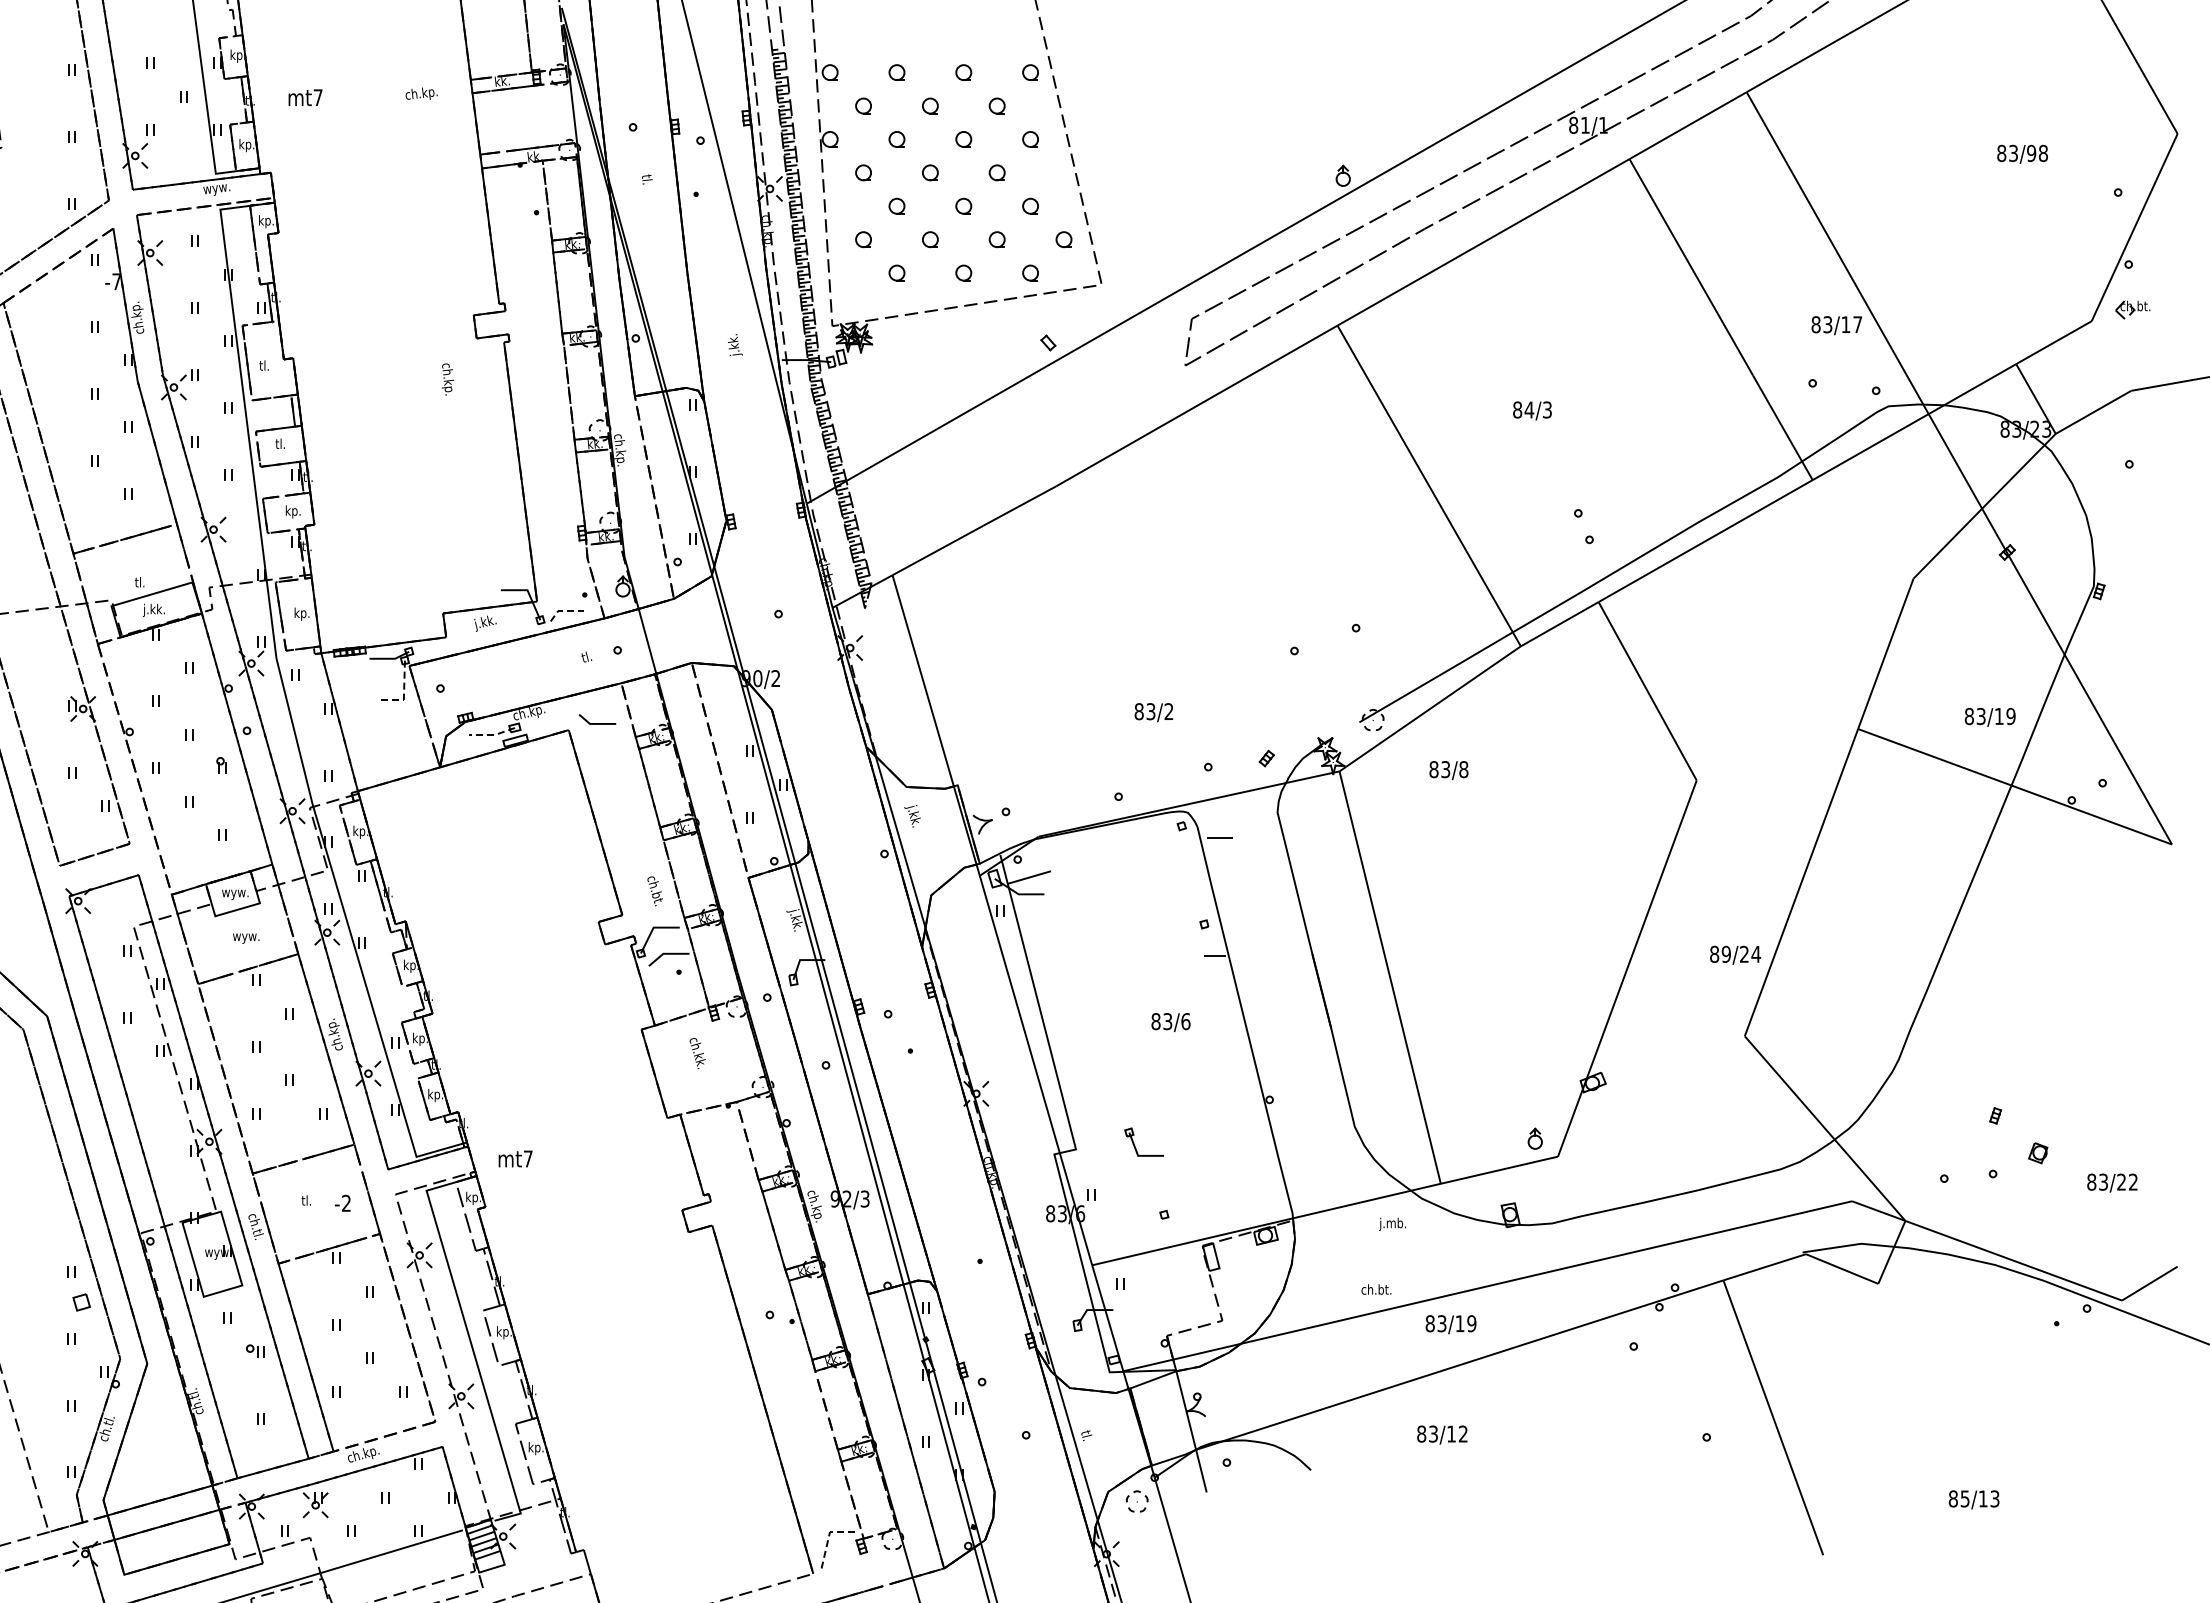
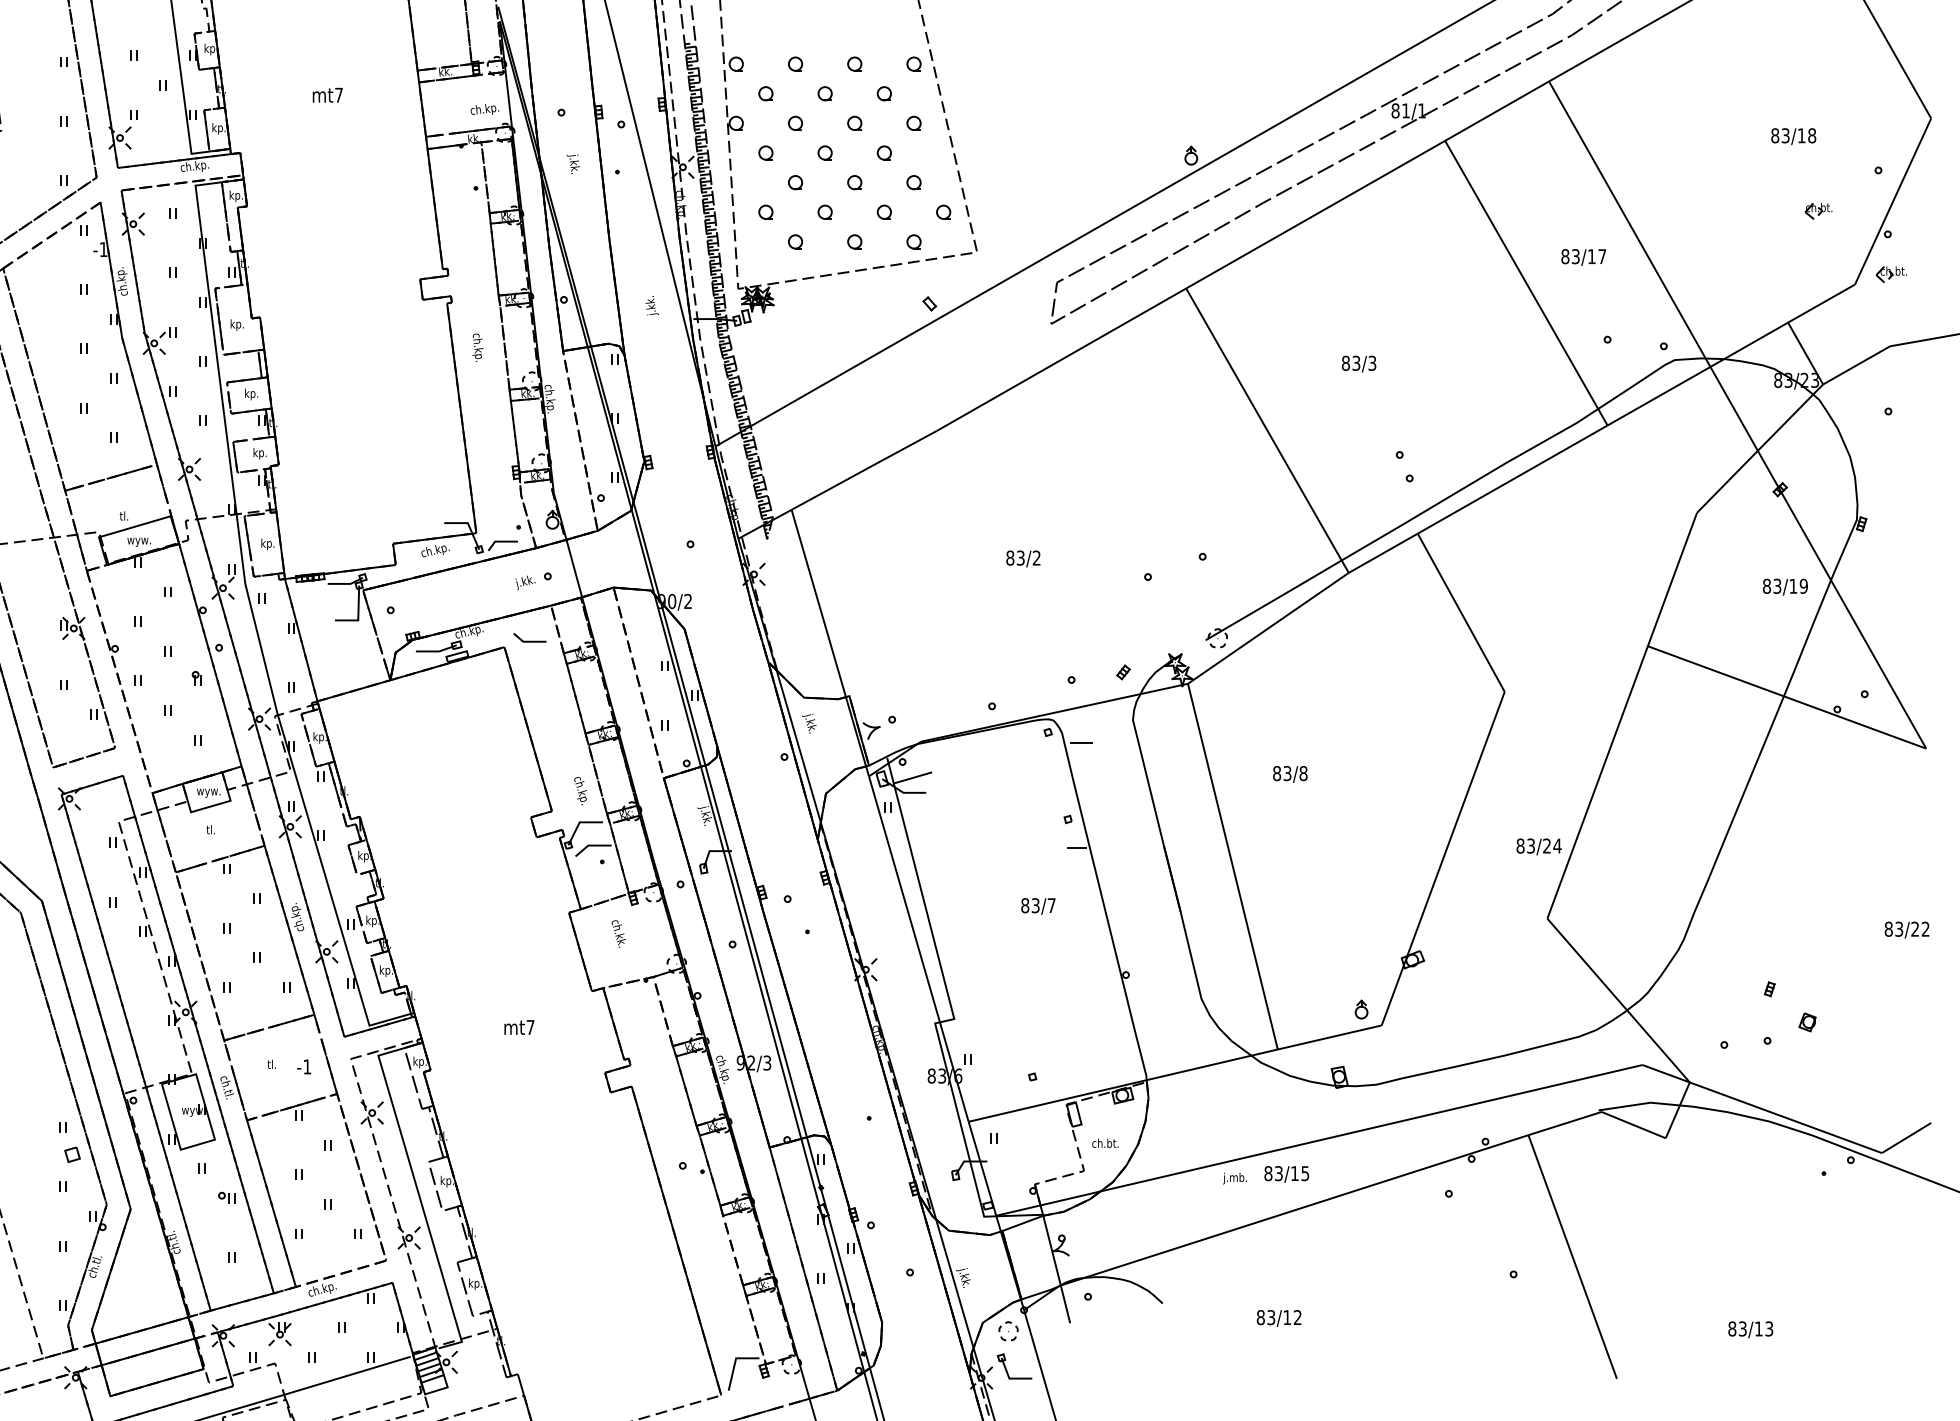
text: (421, 93) -> (484, 109), moved
text: (305, 97) -> (327, 95), moved
text: (2031, 153) -> (1801, 135), 83/98 -> 83/18
text: (646, 185) -> (573, 164), tl. -> j.kk.
text: (219, 188) -> (194, 166), wyw. -> ch.kp.
part: (2050, 238) -> (1818, 211), added
text: (116, 281) -> (103, 249), -7 -> -1
text: (1836, 325) -> (1583, 257), moved
text: (266, 366) -> (236, 324), tl. -> kp.
text: (447, 379) -> (477, 347), moved
text: (1529, 409) -> (1356, 362), 84/3 -> 83/3
text: (282, 444) -> (250, 393), tl. -> kp.
text: (156, 610) -> (138, 541), j.kk. -> wyw.
line: (564, 611) -> (500, 542), dashed -> solid
text: (490, 623) -> (435, 552), j.kk. -> ch.kp.
text: (592, 657) -> (525, 582), tl. -> j.kk.
line: (404, 694) -> (358, 615), dashed -> solid
text: (1153, 712) -> (1023, 558), moved
text: (1989, 716) -> (1784, 586), moved
line: (492, 734) -> (436, 651), dashed -> solid
text: (1448, 770) -> (1289, 774), moved
text: (656, 900) -> (582, 798), ch.bt. -> ch.kp.
text: (245, 936) -> (217, 830), wyw. -> tl.
text: (1725, 954) -> (1530, 846), 89/24 -> 83/24
text: (1185, 1021) -> (1051, 905), 83/6 -> 83/7
part: (1135, 1145) -> (1007, 1369), moved
text: (515, 1158) -> (519, 1027), moved
text: (2112, 1182) -> (1907, 929), moved
text: (346, 1202) -> (307, 1066), -2 -> -1
text: (1392, 1223) -> (1234, 1177), moved
text: (1376, 1289) -> (1105, 1143), moved
text: (1471, 1323) -> (1305, 1173), 83/19 -> 83/15
text: (1442, 1434) -> (1279, 1317), moved
text: (1086, 1441) -> (963, 1278), tl. -> j.kk.
text: (1965, 1498) -> (1743, 1328), 85/13 -> 83/13
line: (828, 1536) -> (734, 1362), dashed -> solid

